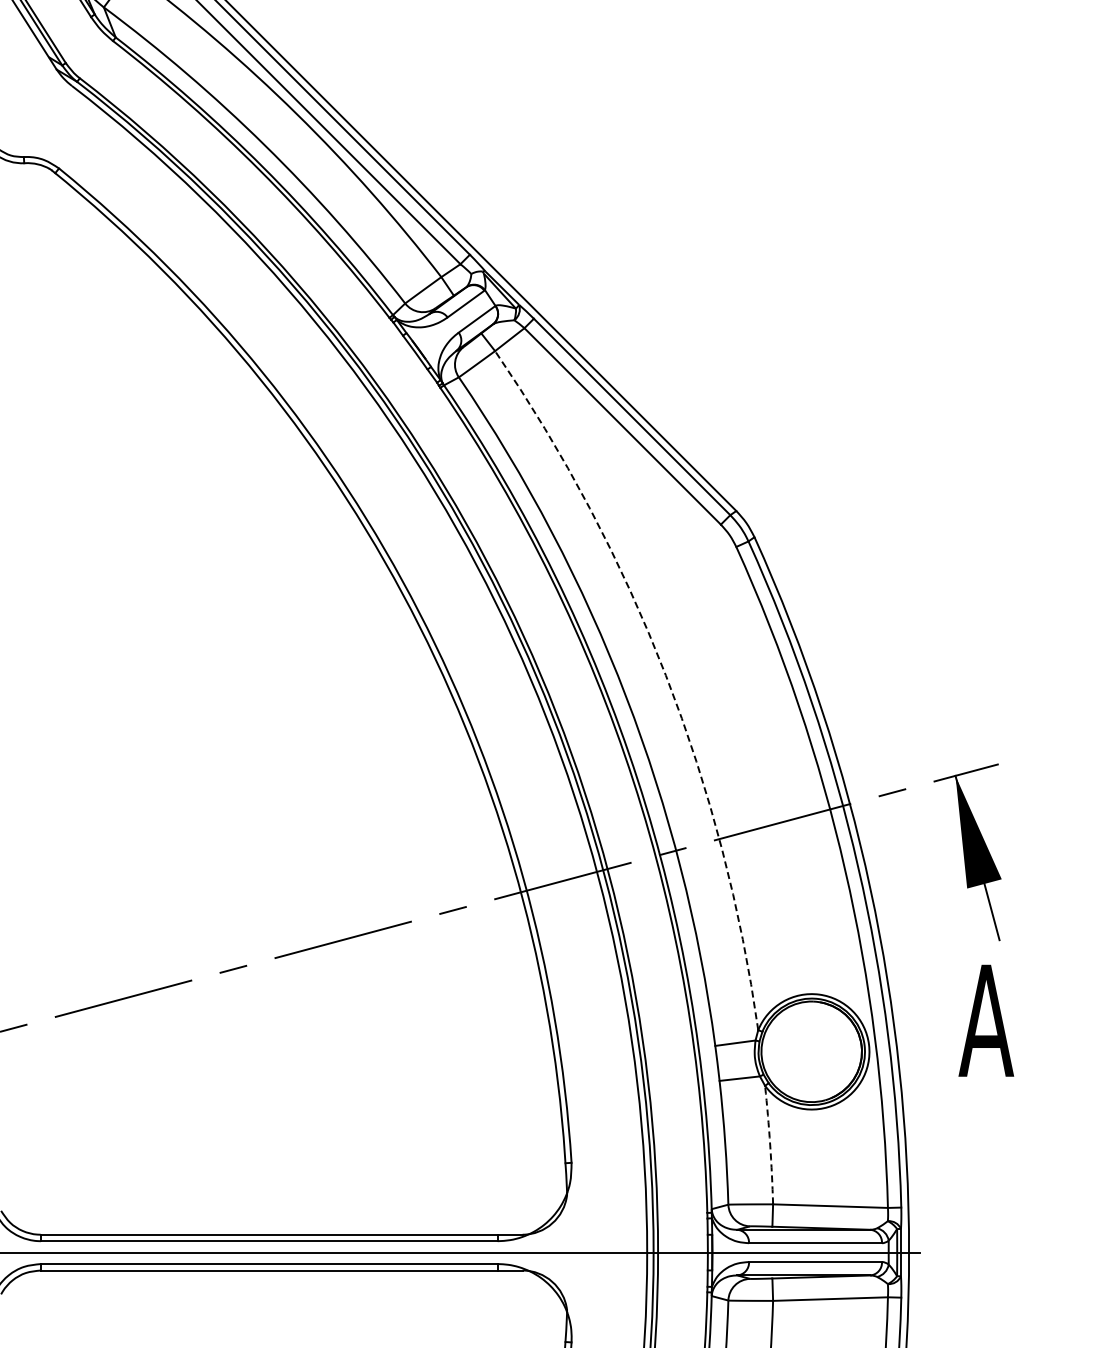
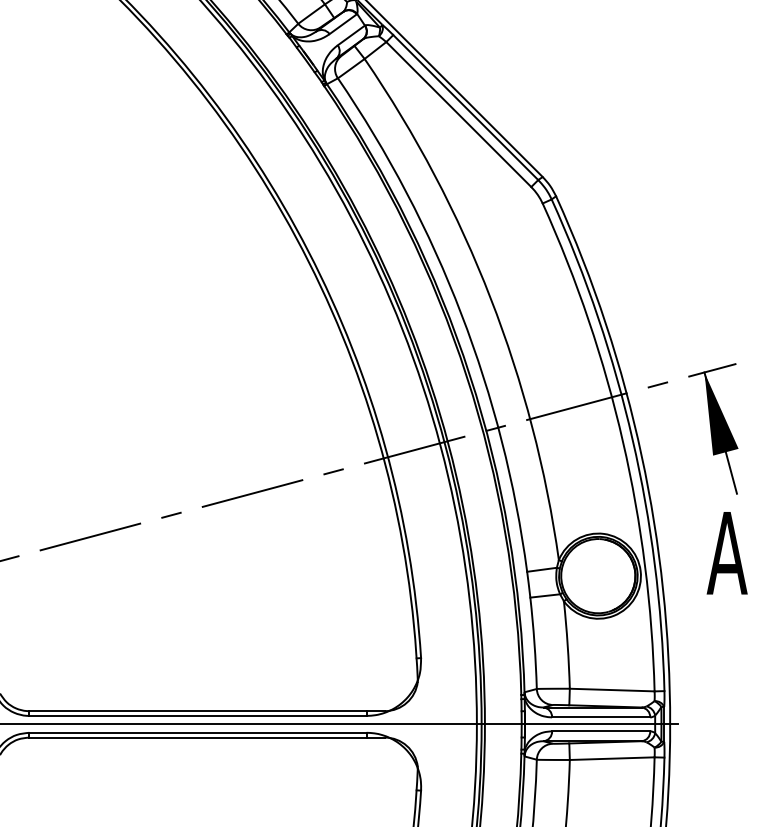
arc: (665, 675) -> (490, 298), dashed -> solid
arc: (770, 1145) -> (567, 645), dashed -> solid

